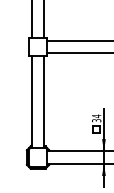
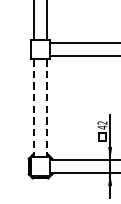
line: (31, 102) -> (33, 108), solid -> dashed
line: (44, 102) -> (47, 108), solid -> dashed
text: (96, 118) -> (102, 125), 34 -> 42

